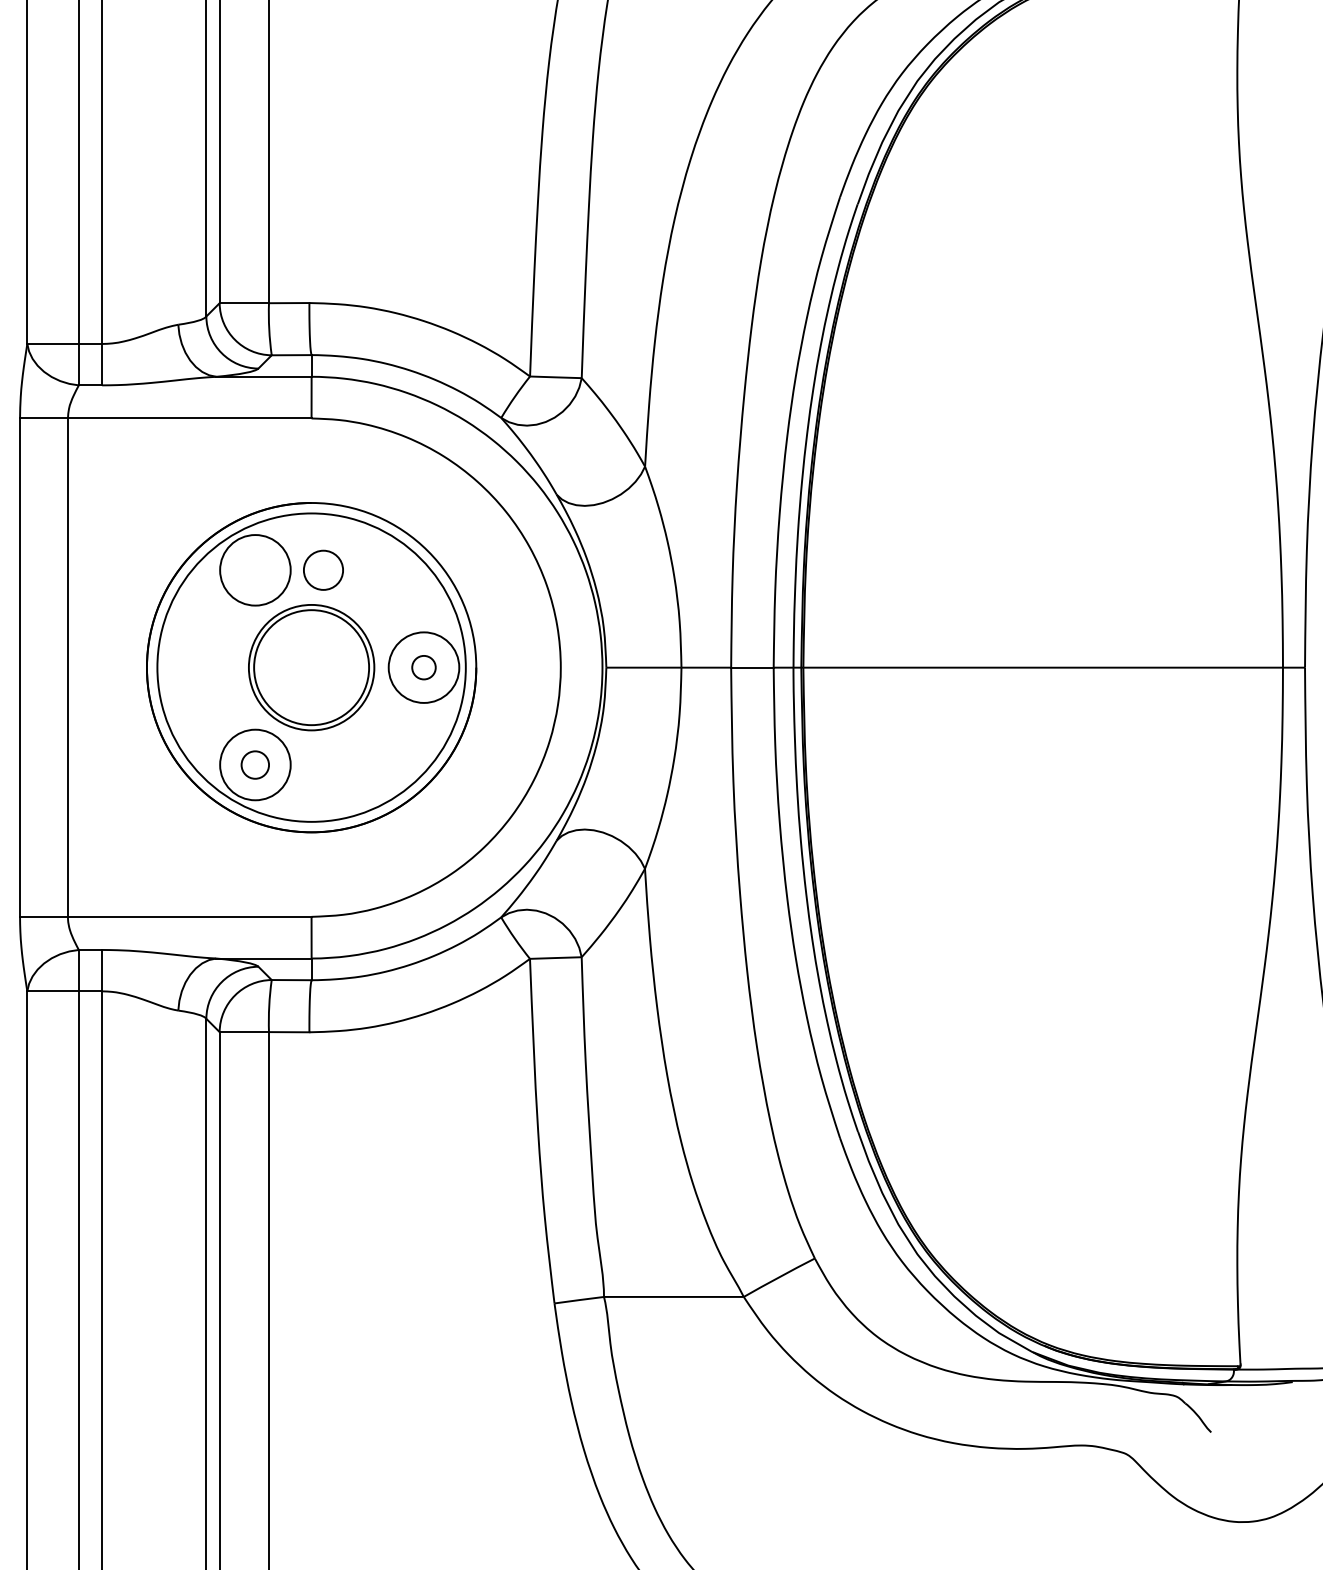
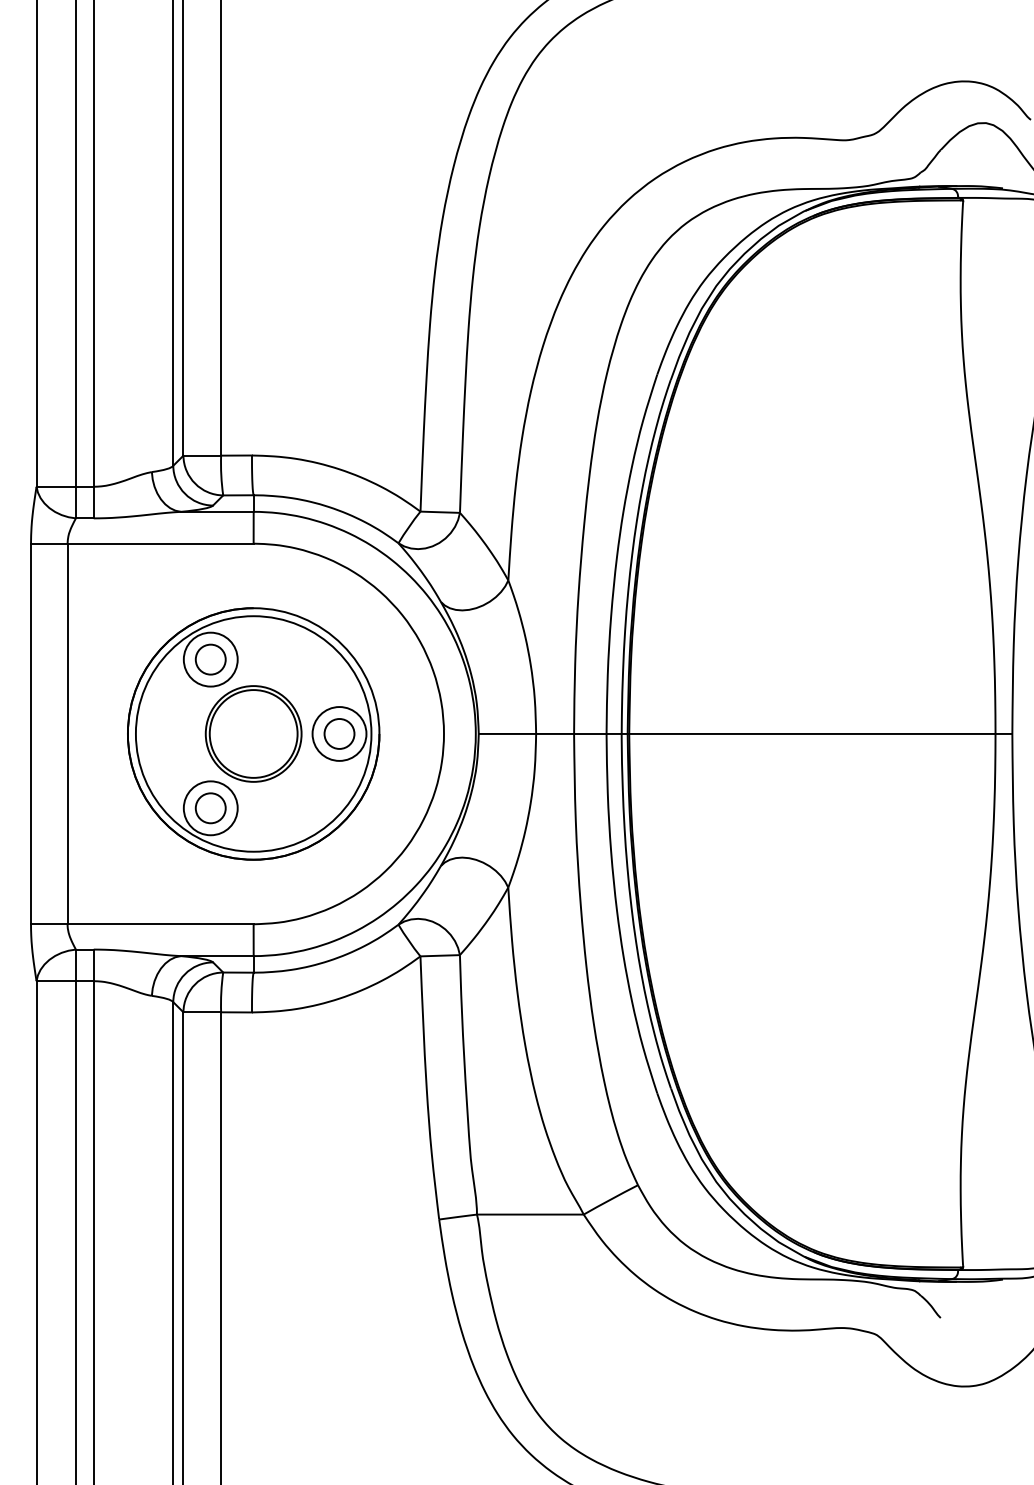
circle: (323, 570) -> (210, 659), moved
circle: (423, 667) -> (339, 733), size x1.67
circle: (255, 765) -> (210, 808), size x1.43

